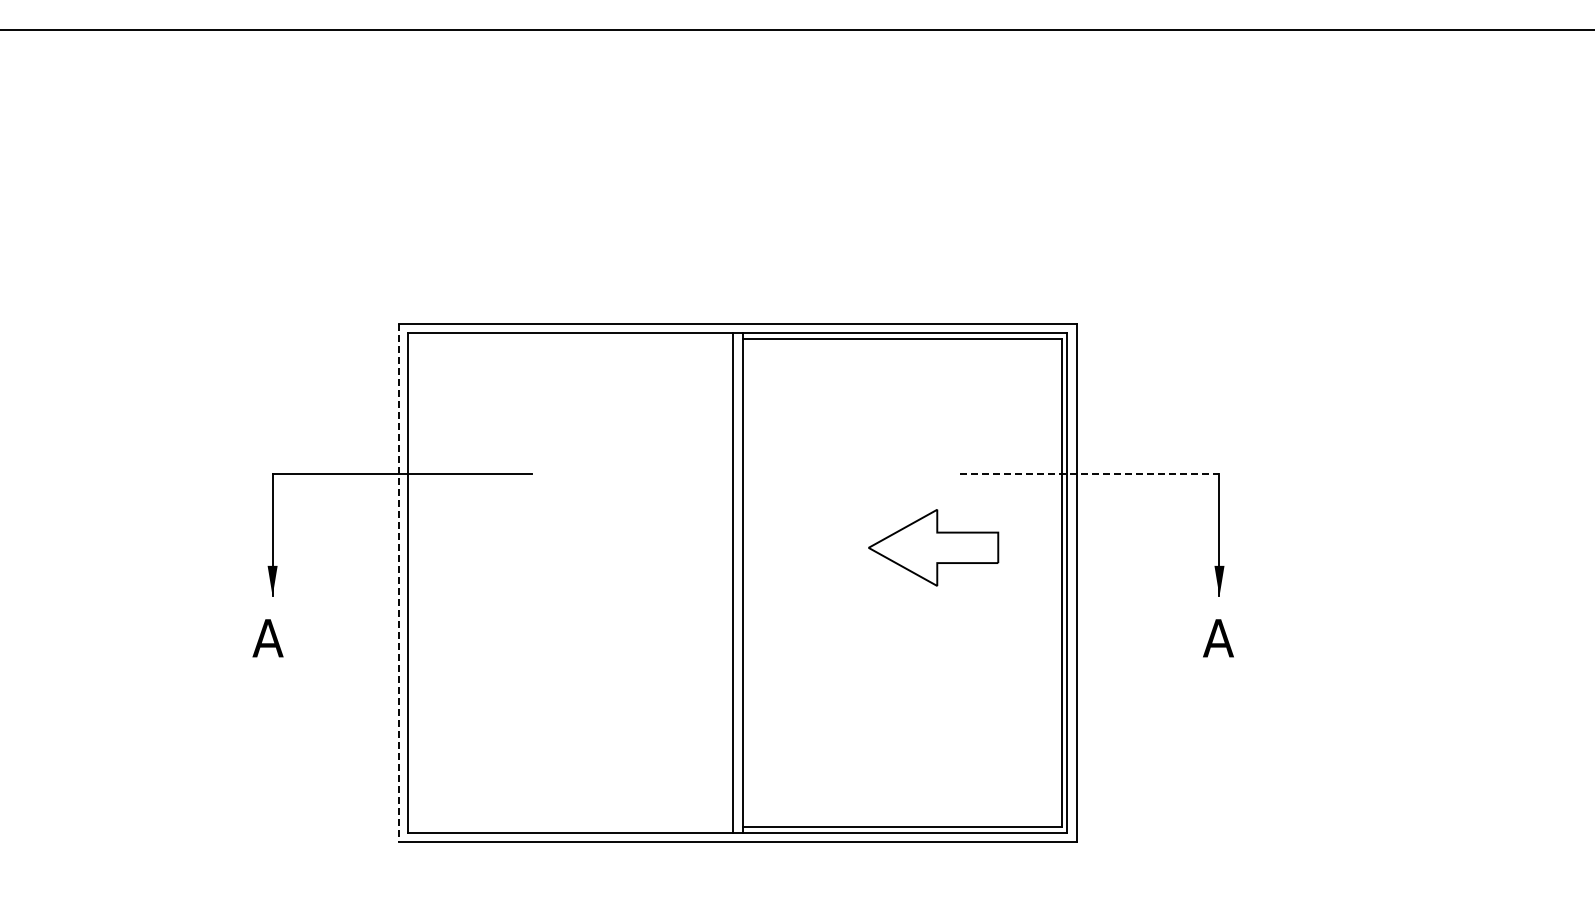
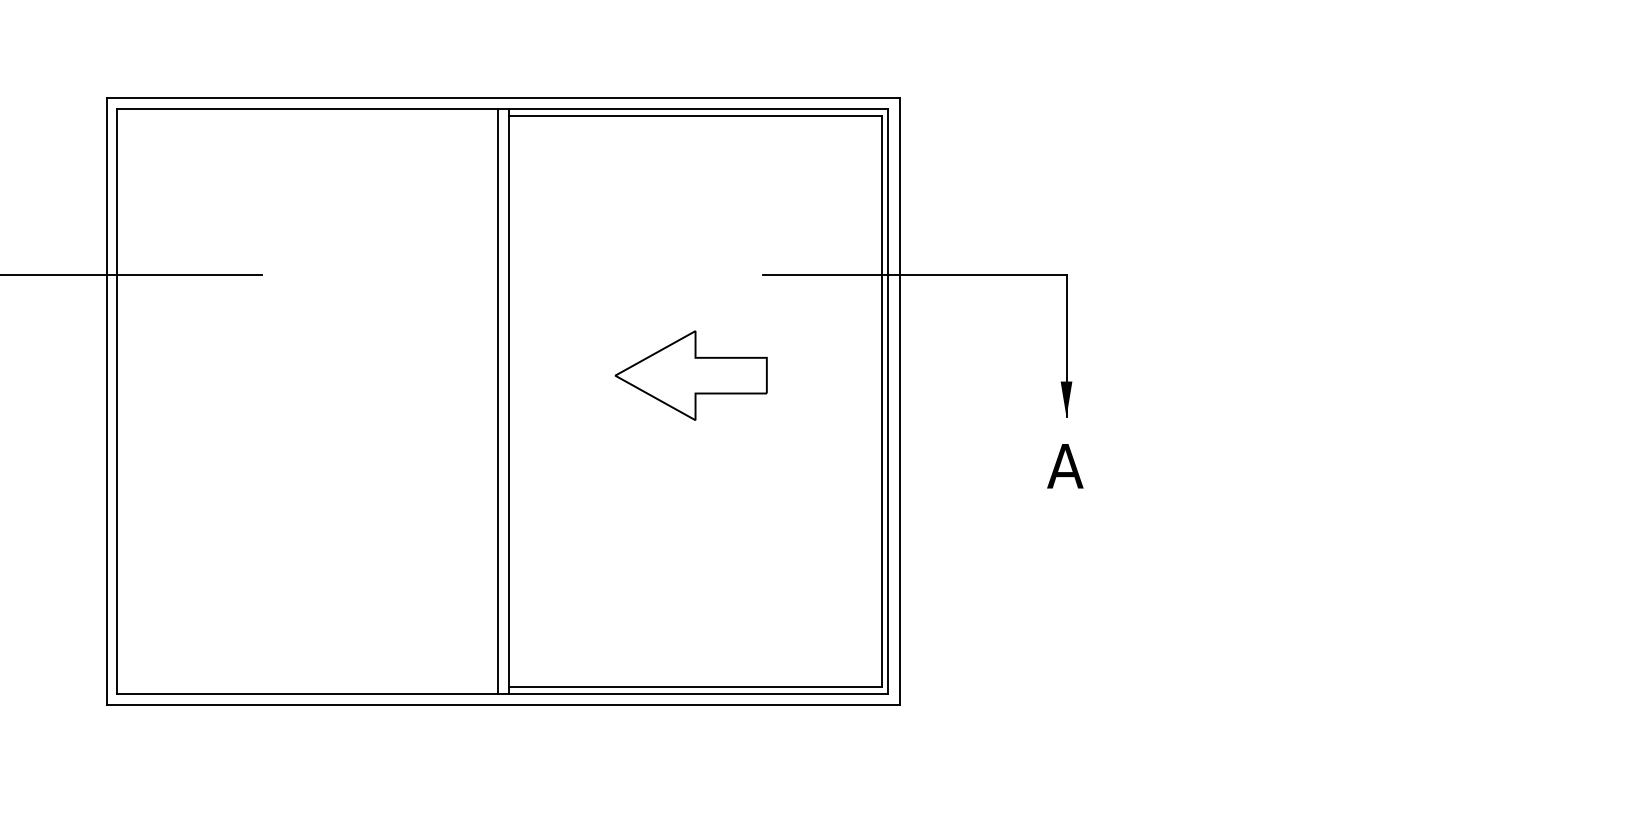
line: (1089, 474) -> (914, 274), dashed -> solid
part: (933, 547) -> (691, 375), moved
line: (398, 583) -> (106, 402), dashed -> solid

